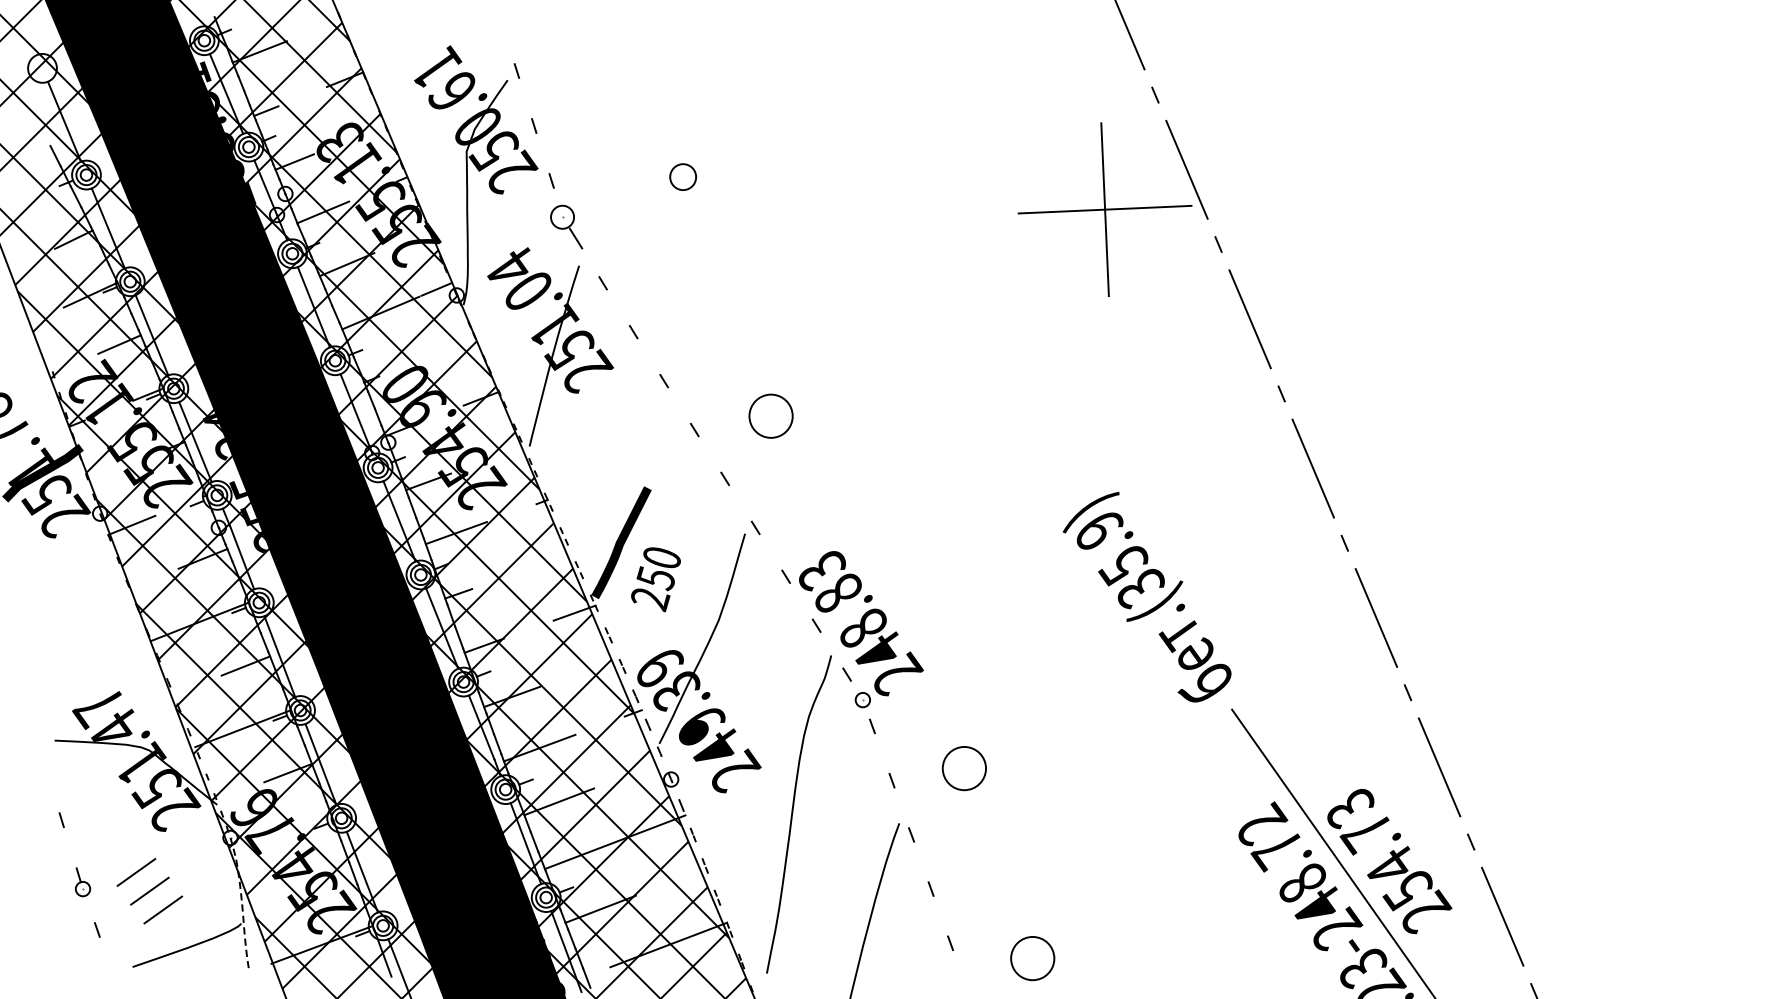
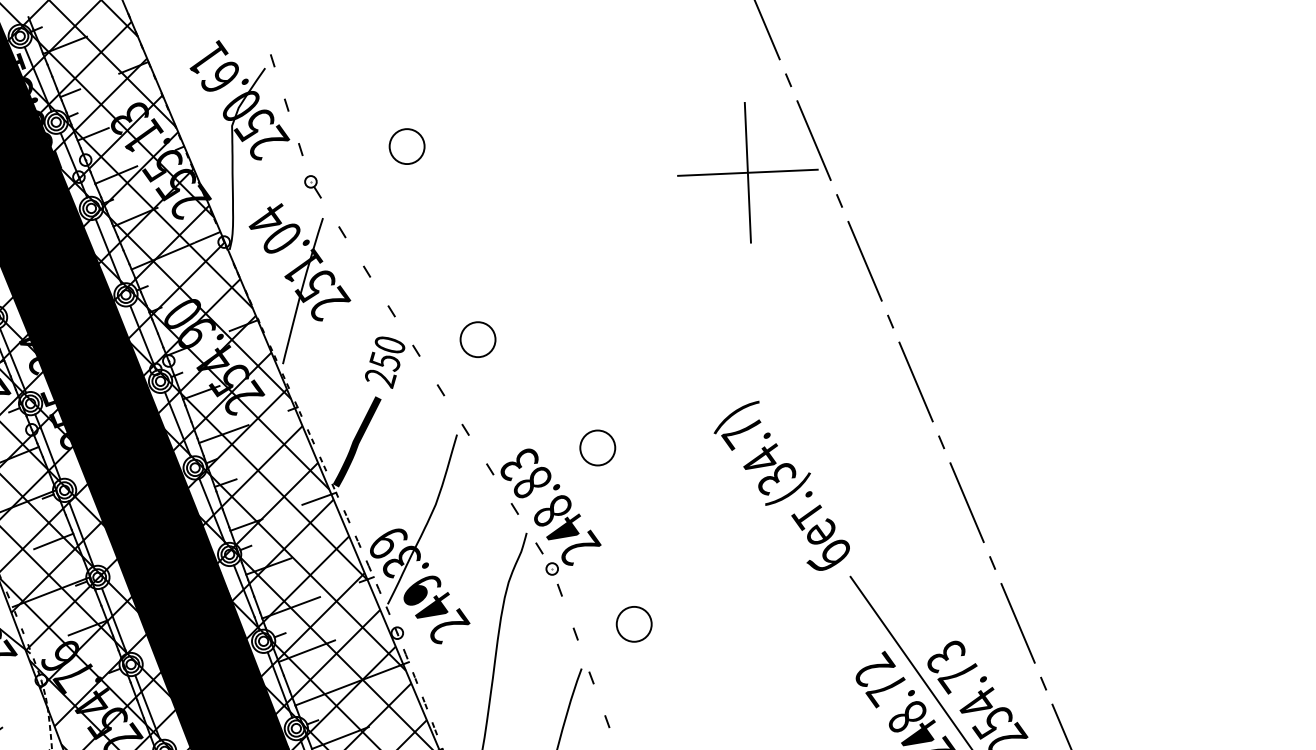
circle: (682, 176) -> (406, 145), size x1.67
part: (566, 226) -> (312, 186), size x0.62
circle: (918, 549) -> (597, 447), added
text: (1110, 549) -> (752, 447), .(35.9) -> .(34.7)
text: (655, 579) -> (384, 362), moved

